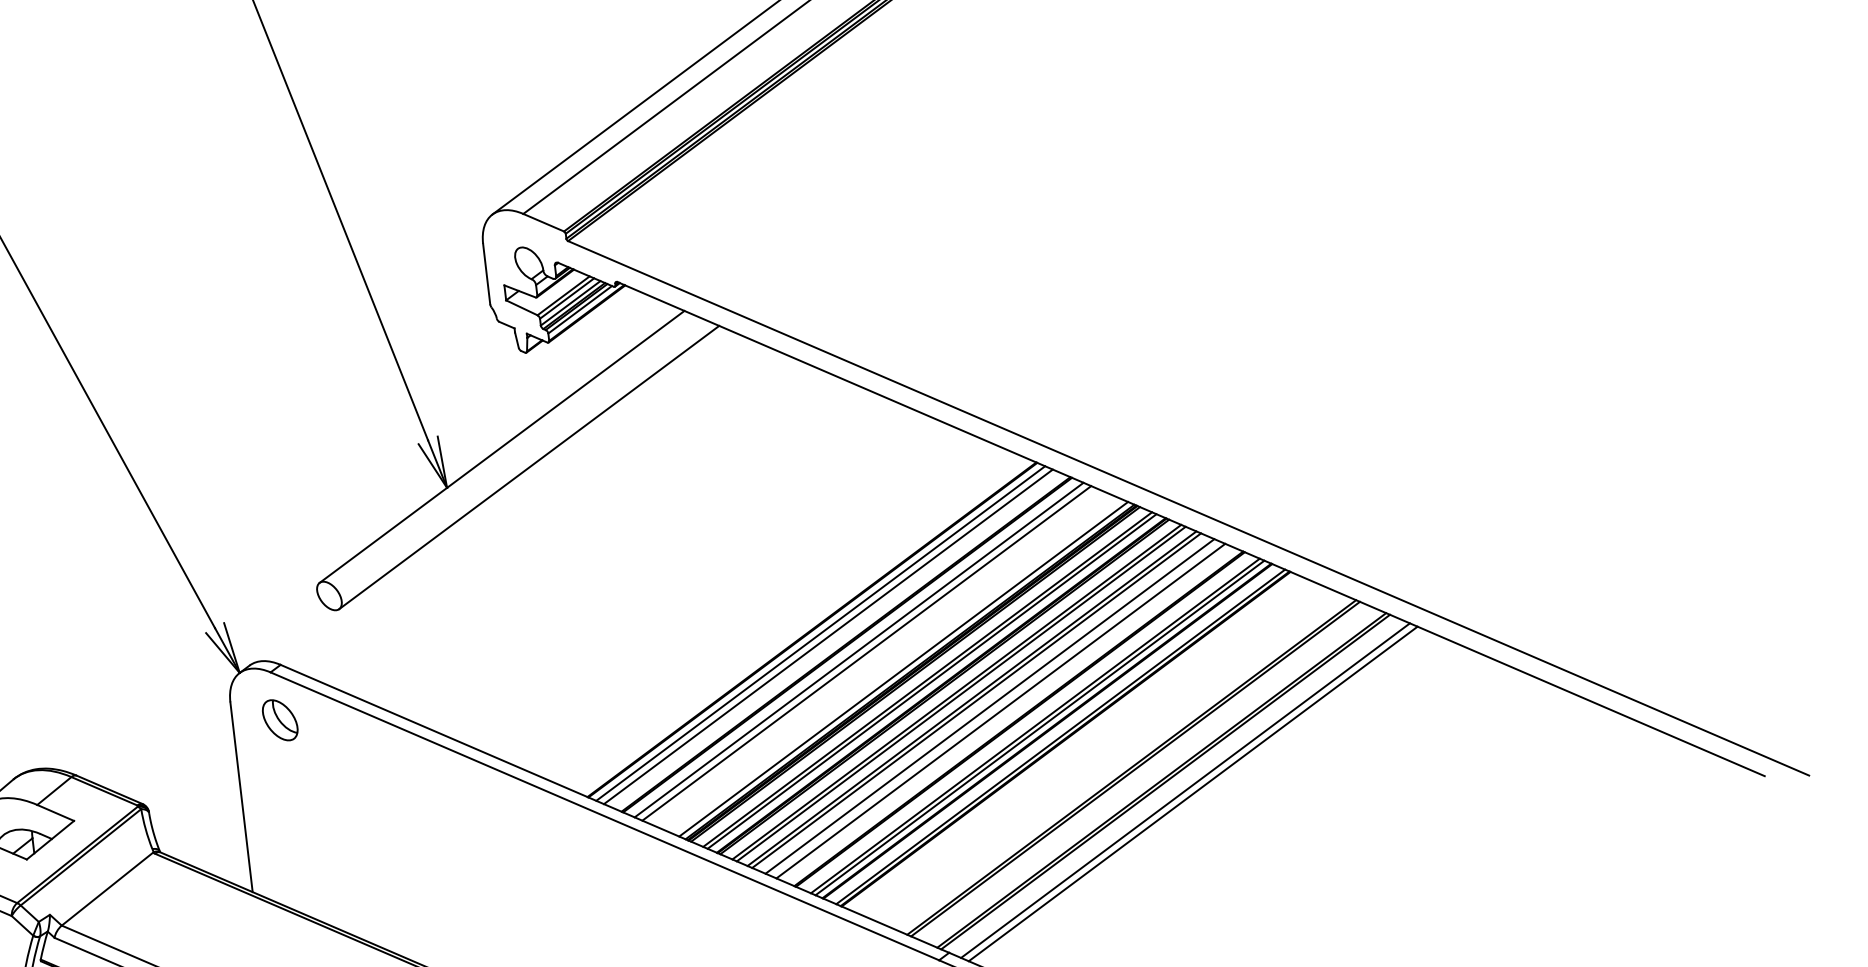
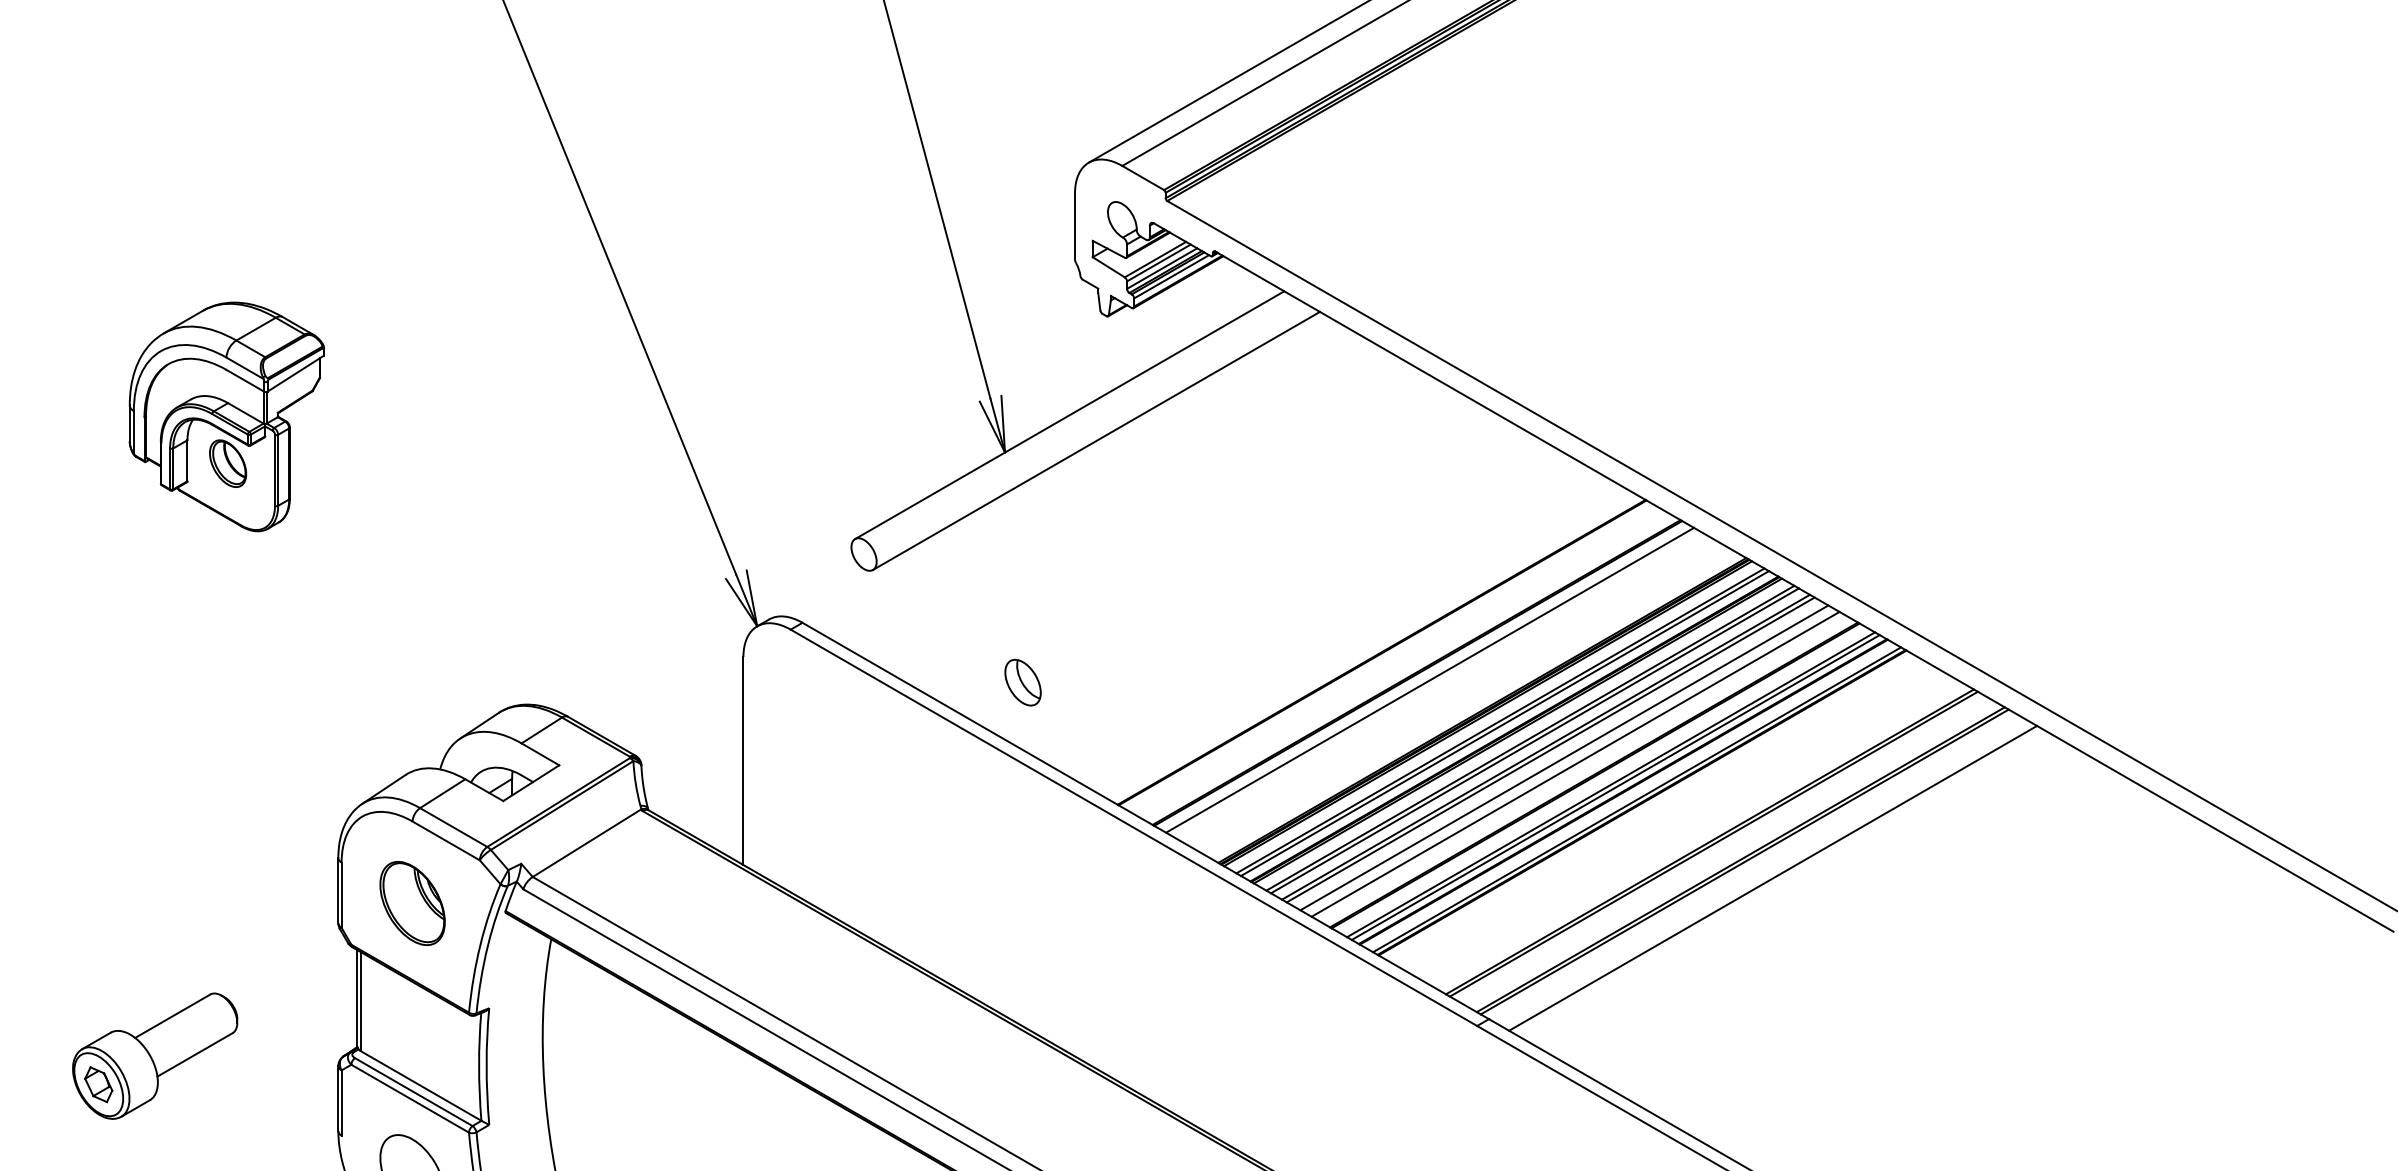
line: (820, 633) -> (1390, 657), removed
line: (828, 636) -> (1398, 661), removed
line: (866, 653) -> (1437, 684), removed
line: (903, 669) -> (1475, 706), removed
part: (279, 720) -> (1022, 682), moved
line: (1185, 790) -> (1765, 873), removed

